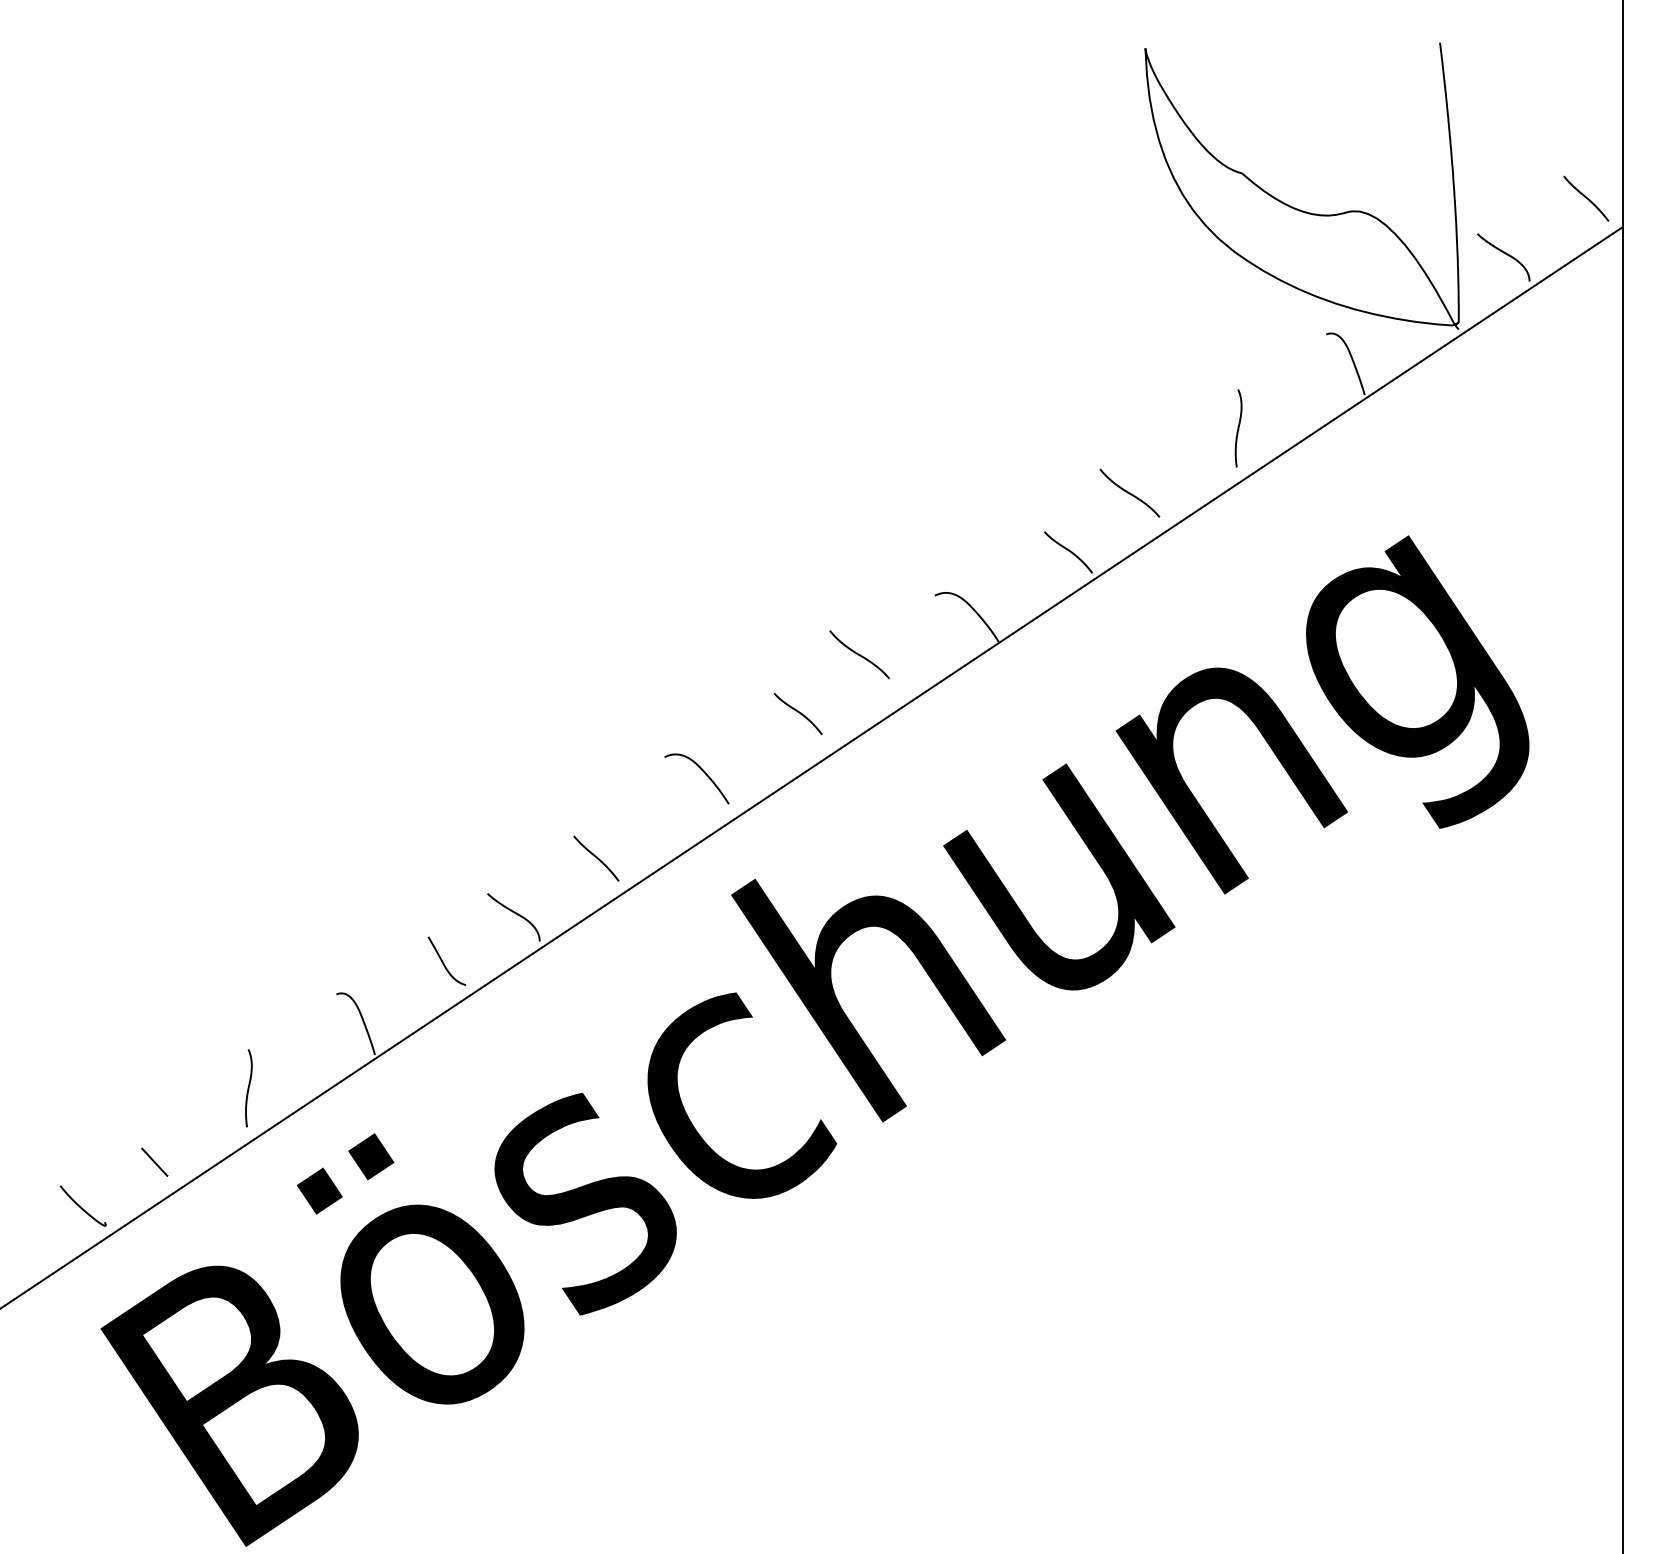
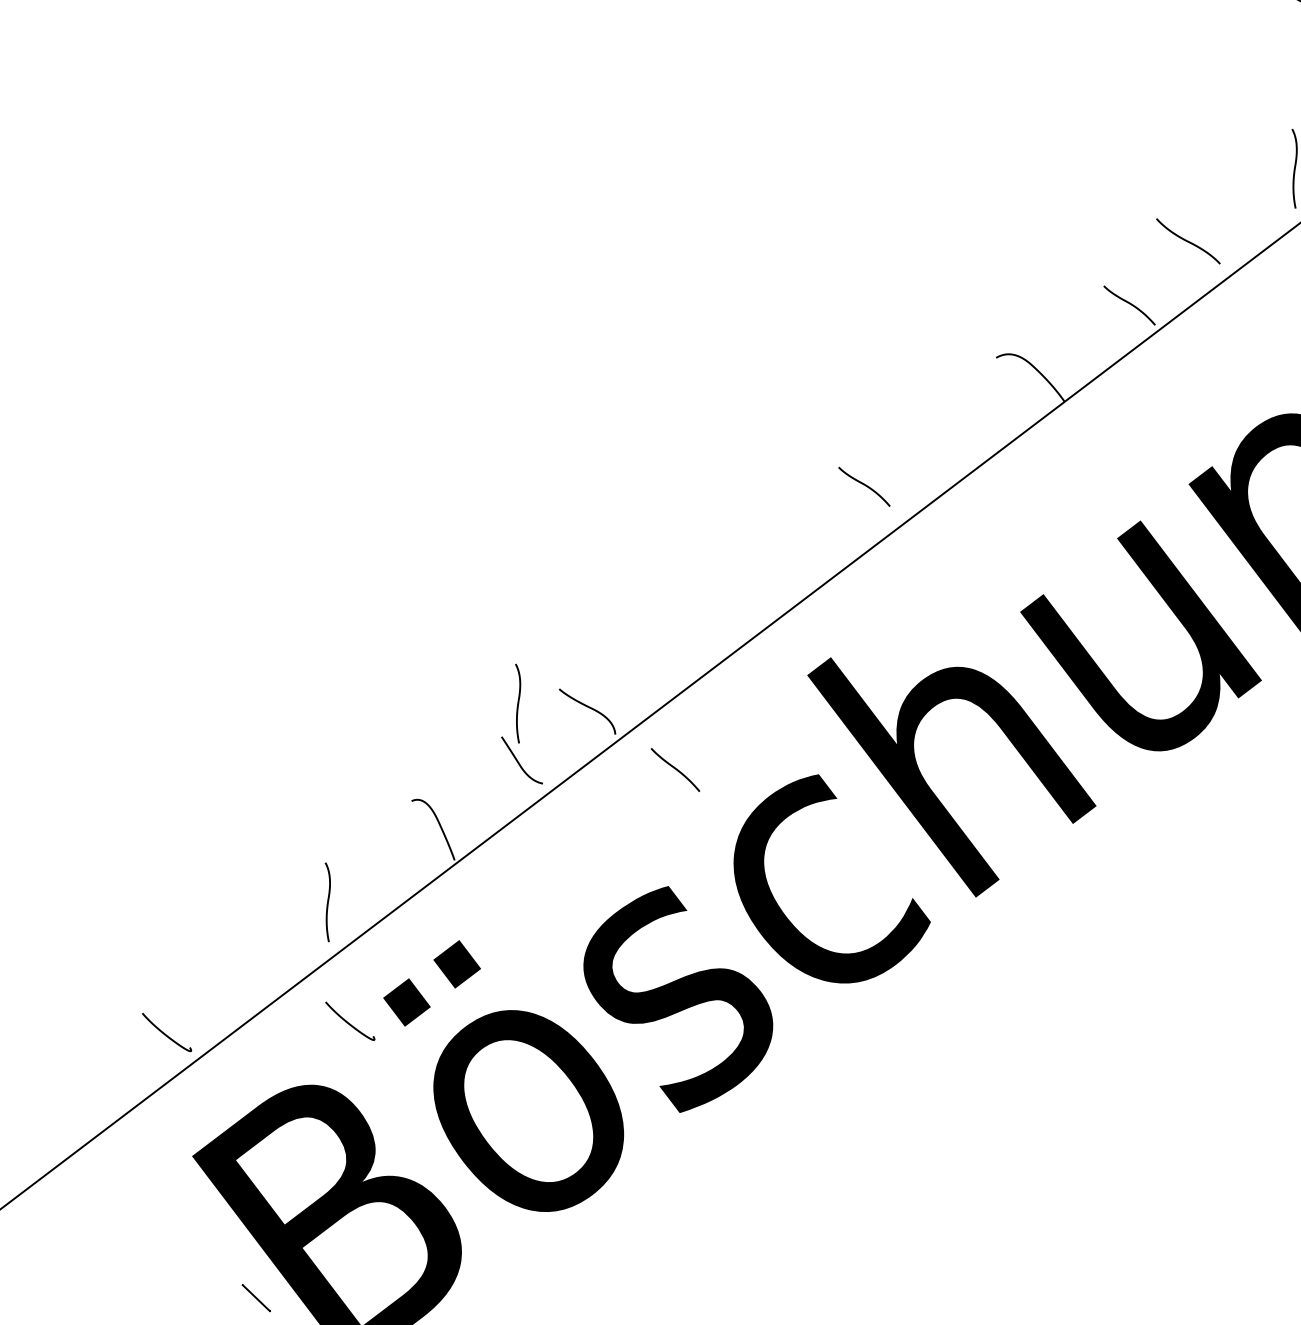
curve: (859, 654) -> (923, 422), removed
curve: (702, 771) -> (770, 551), removed
curve: (596, 858) -> (675, 769), moved
curve: (446, 905) -> (518, 703), added
line: (154, 1161) -> (256, 1297), moved
curve: (261, 1206) -> (348, 1021), added

